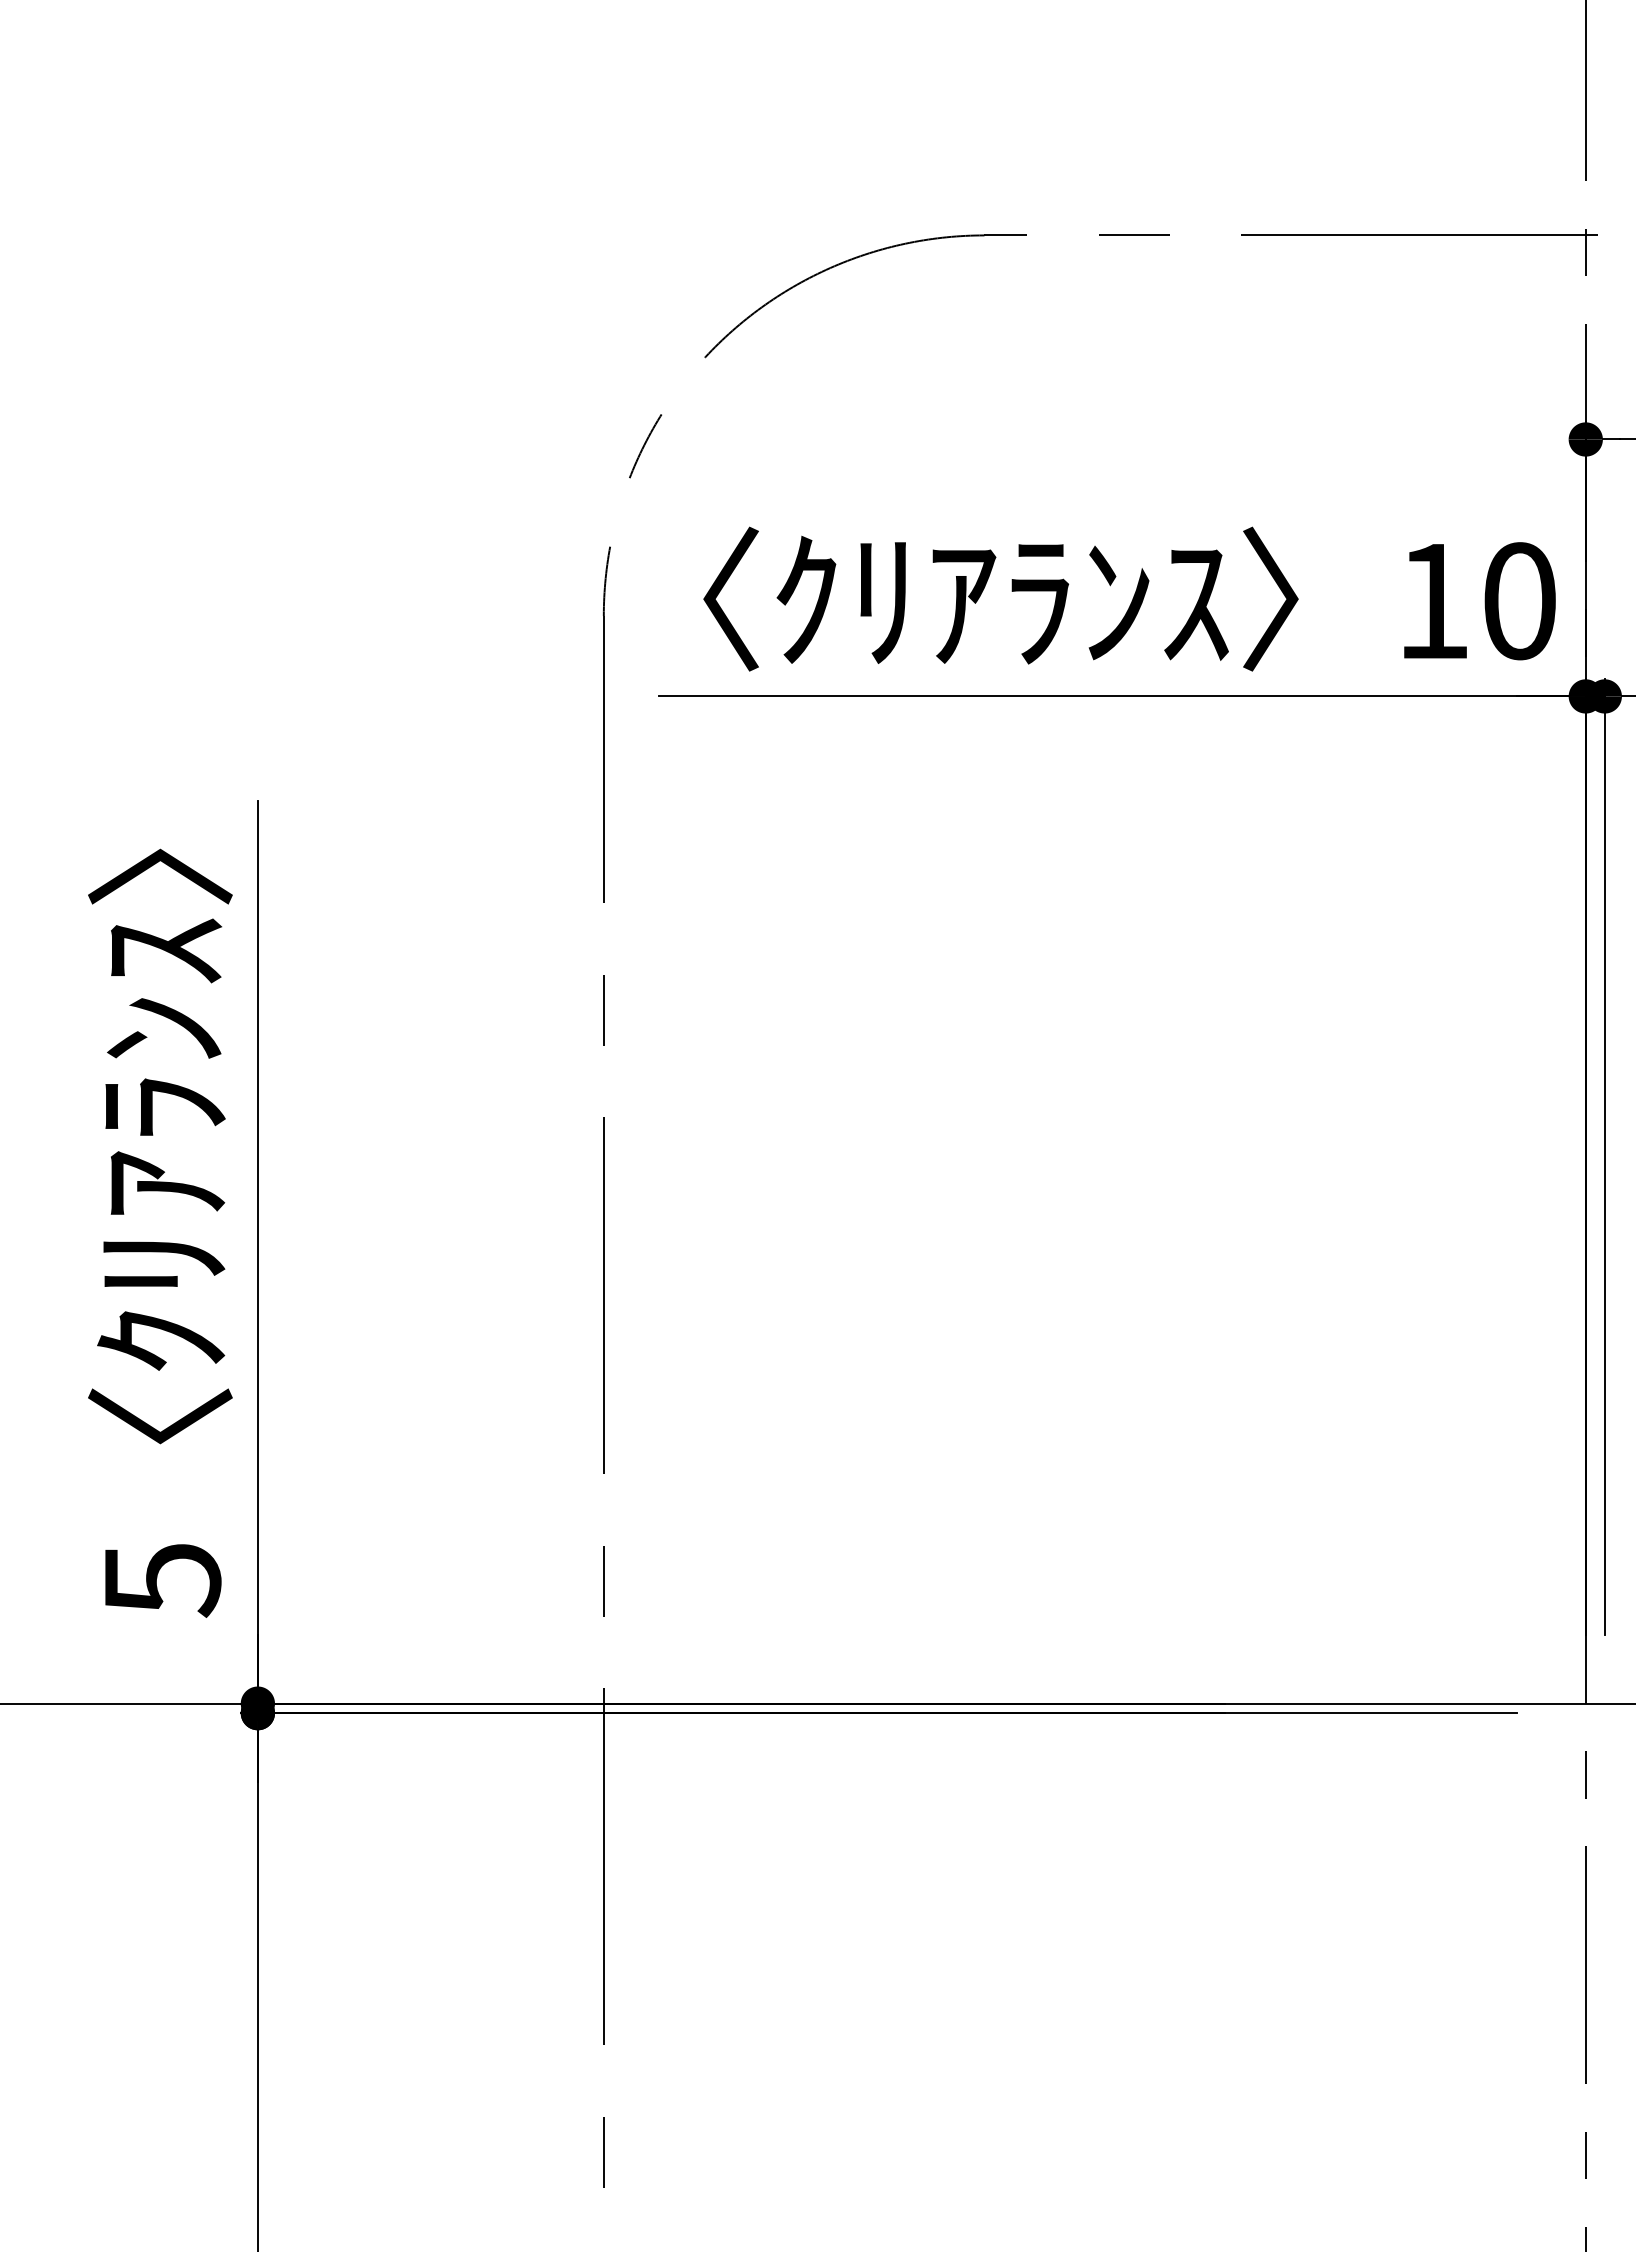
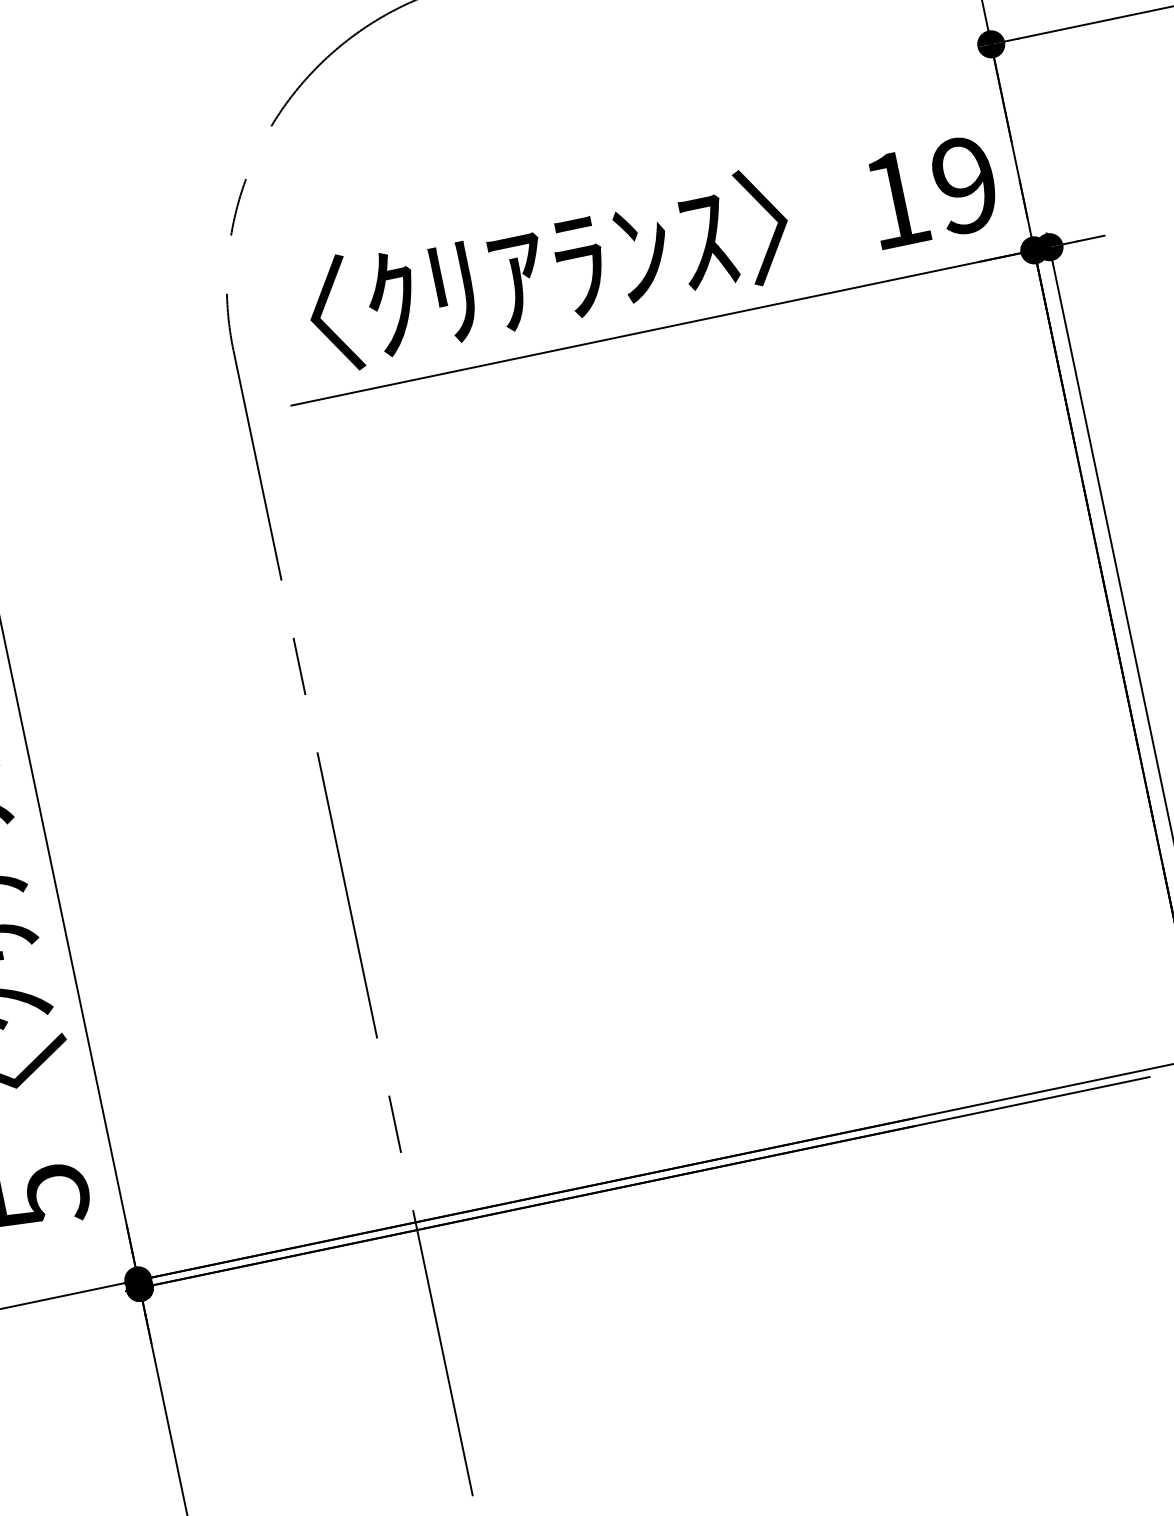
text: (1519, 601) -> (965, 185), 10 -> 19

